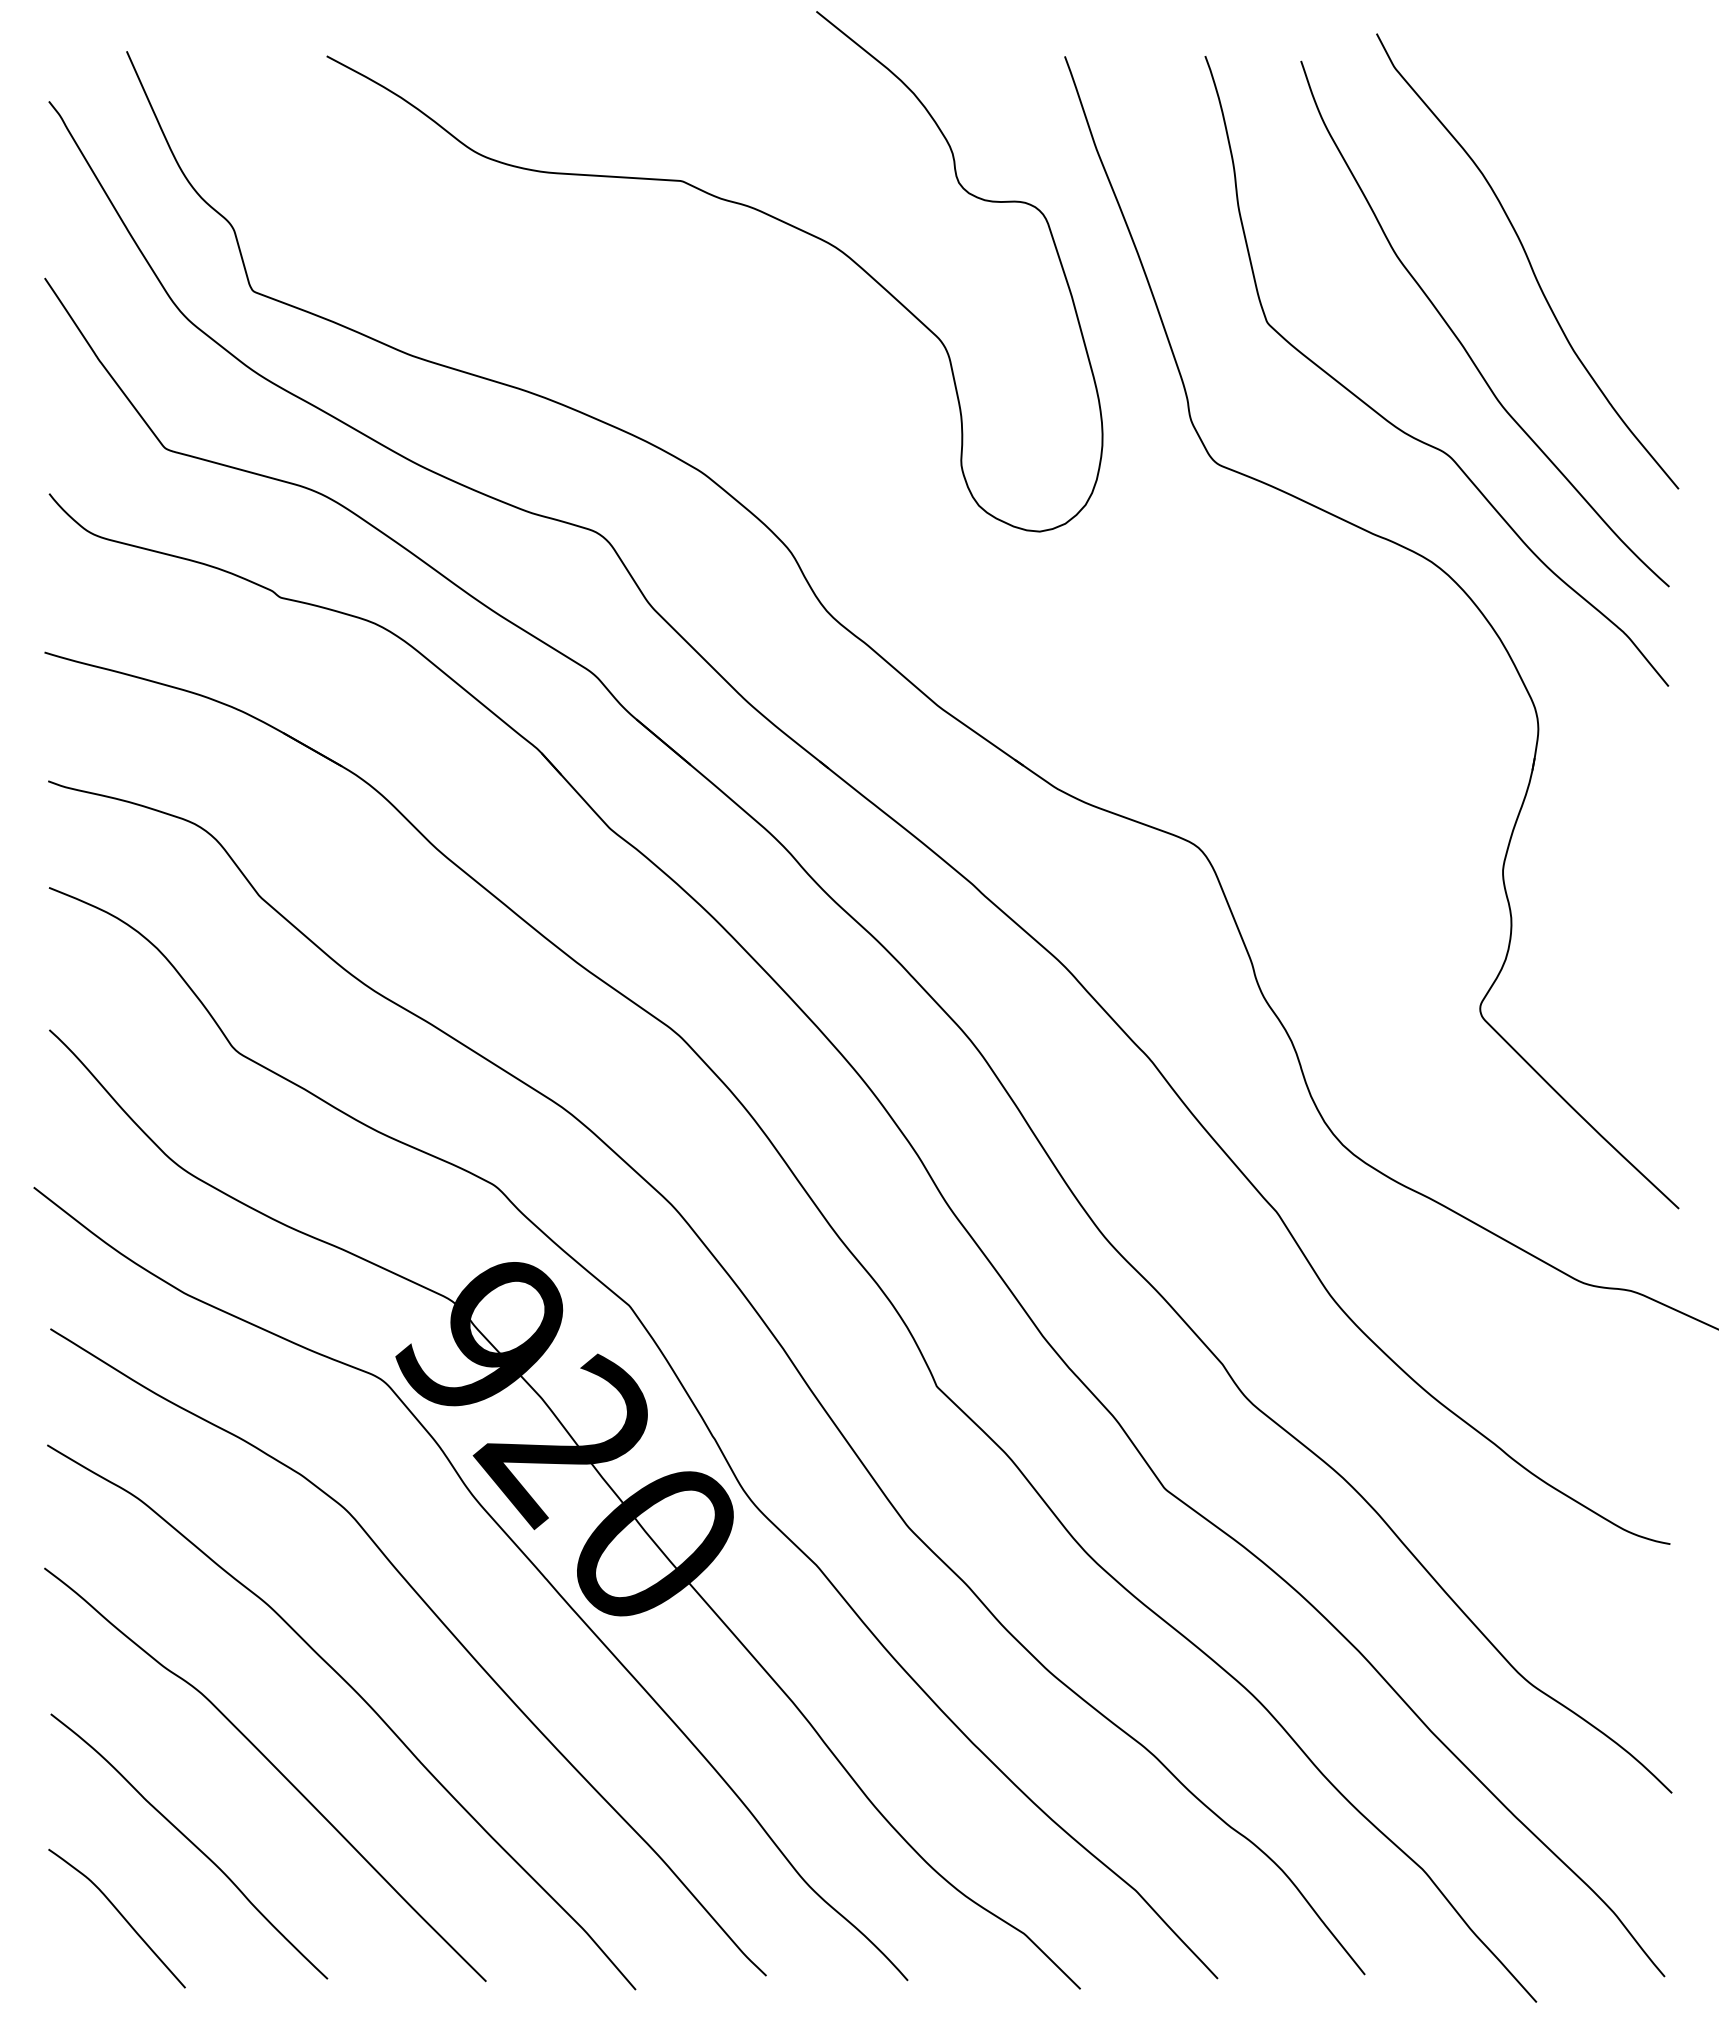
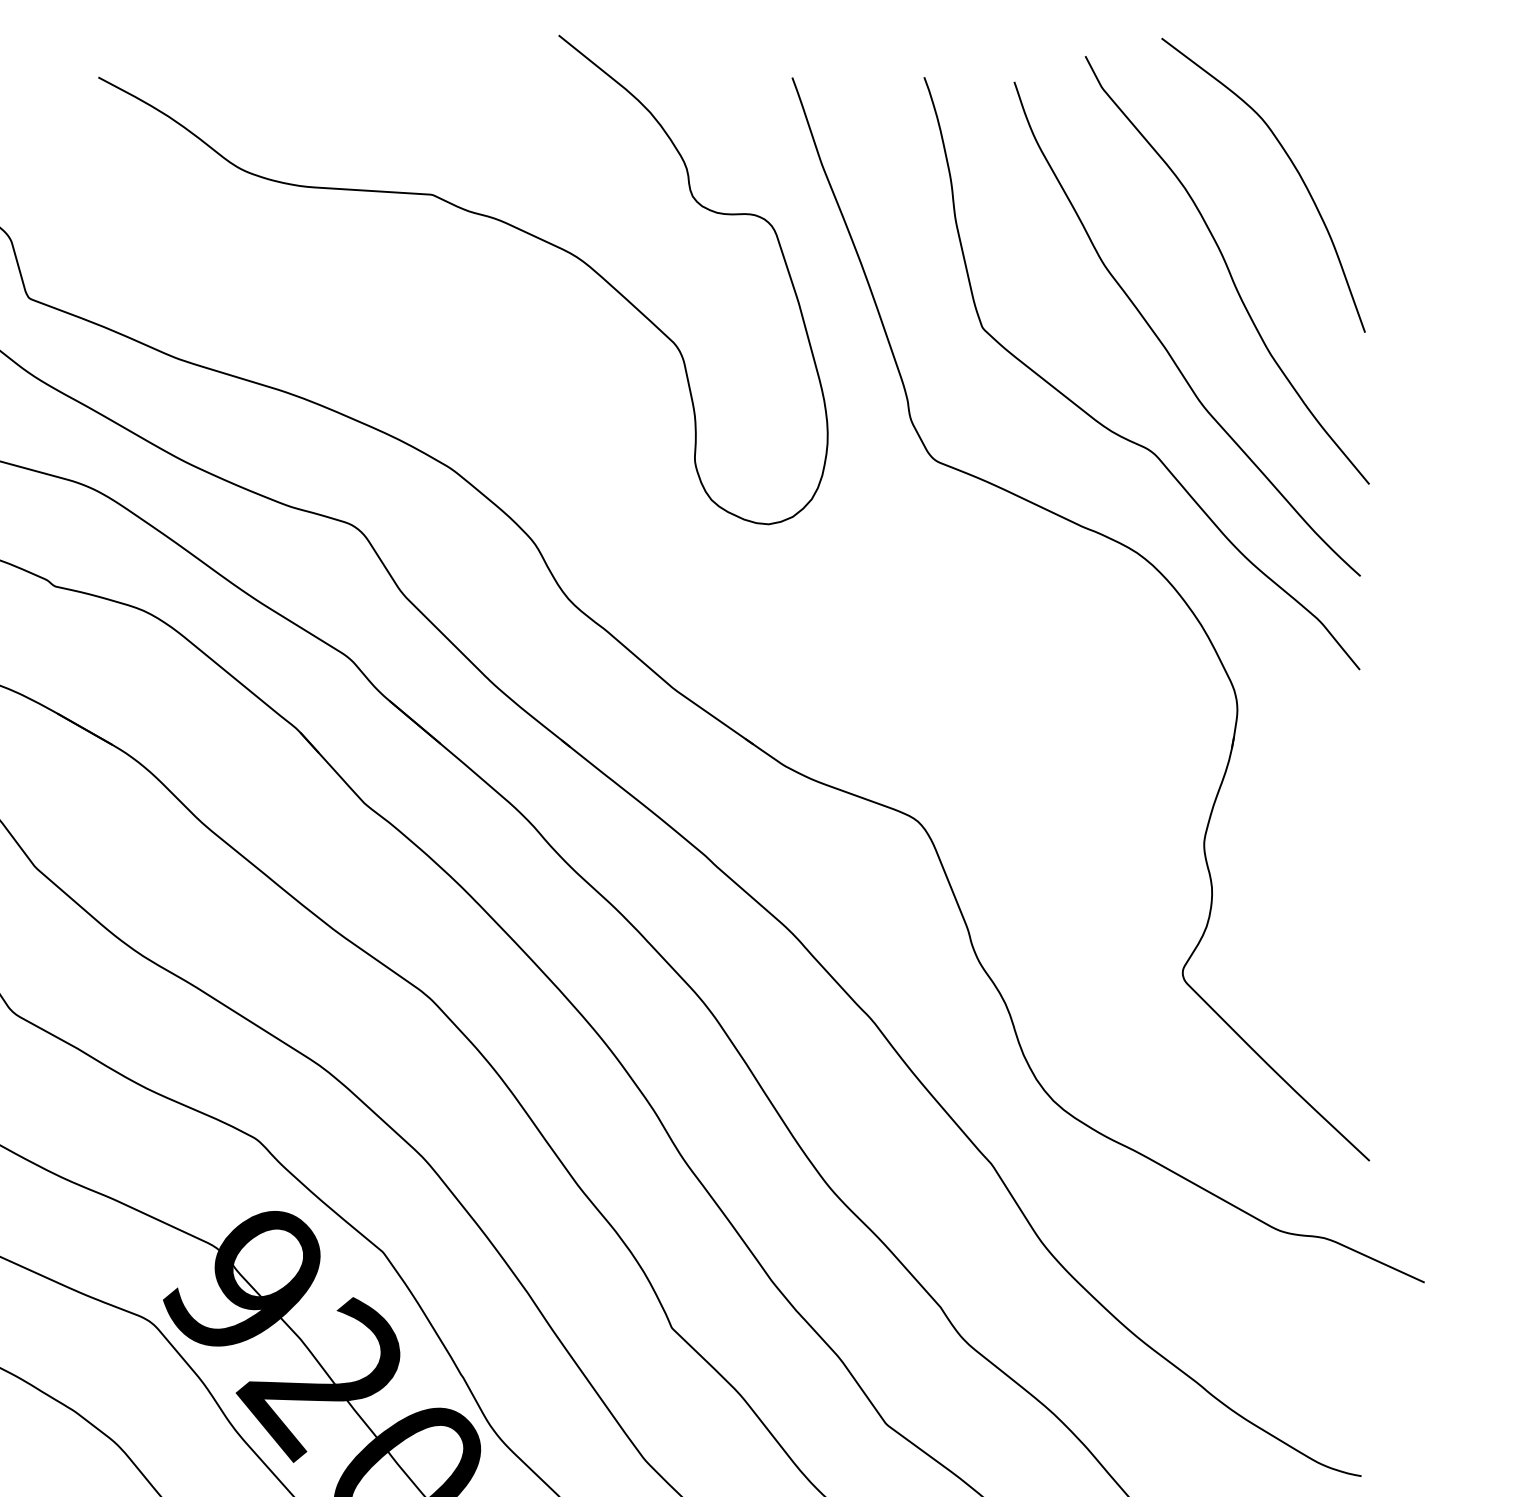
curve: (1596, 148) -> (1292, 164), added

